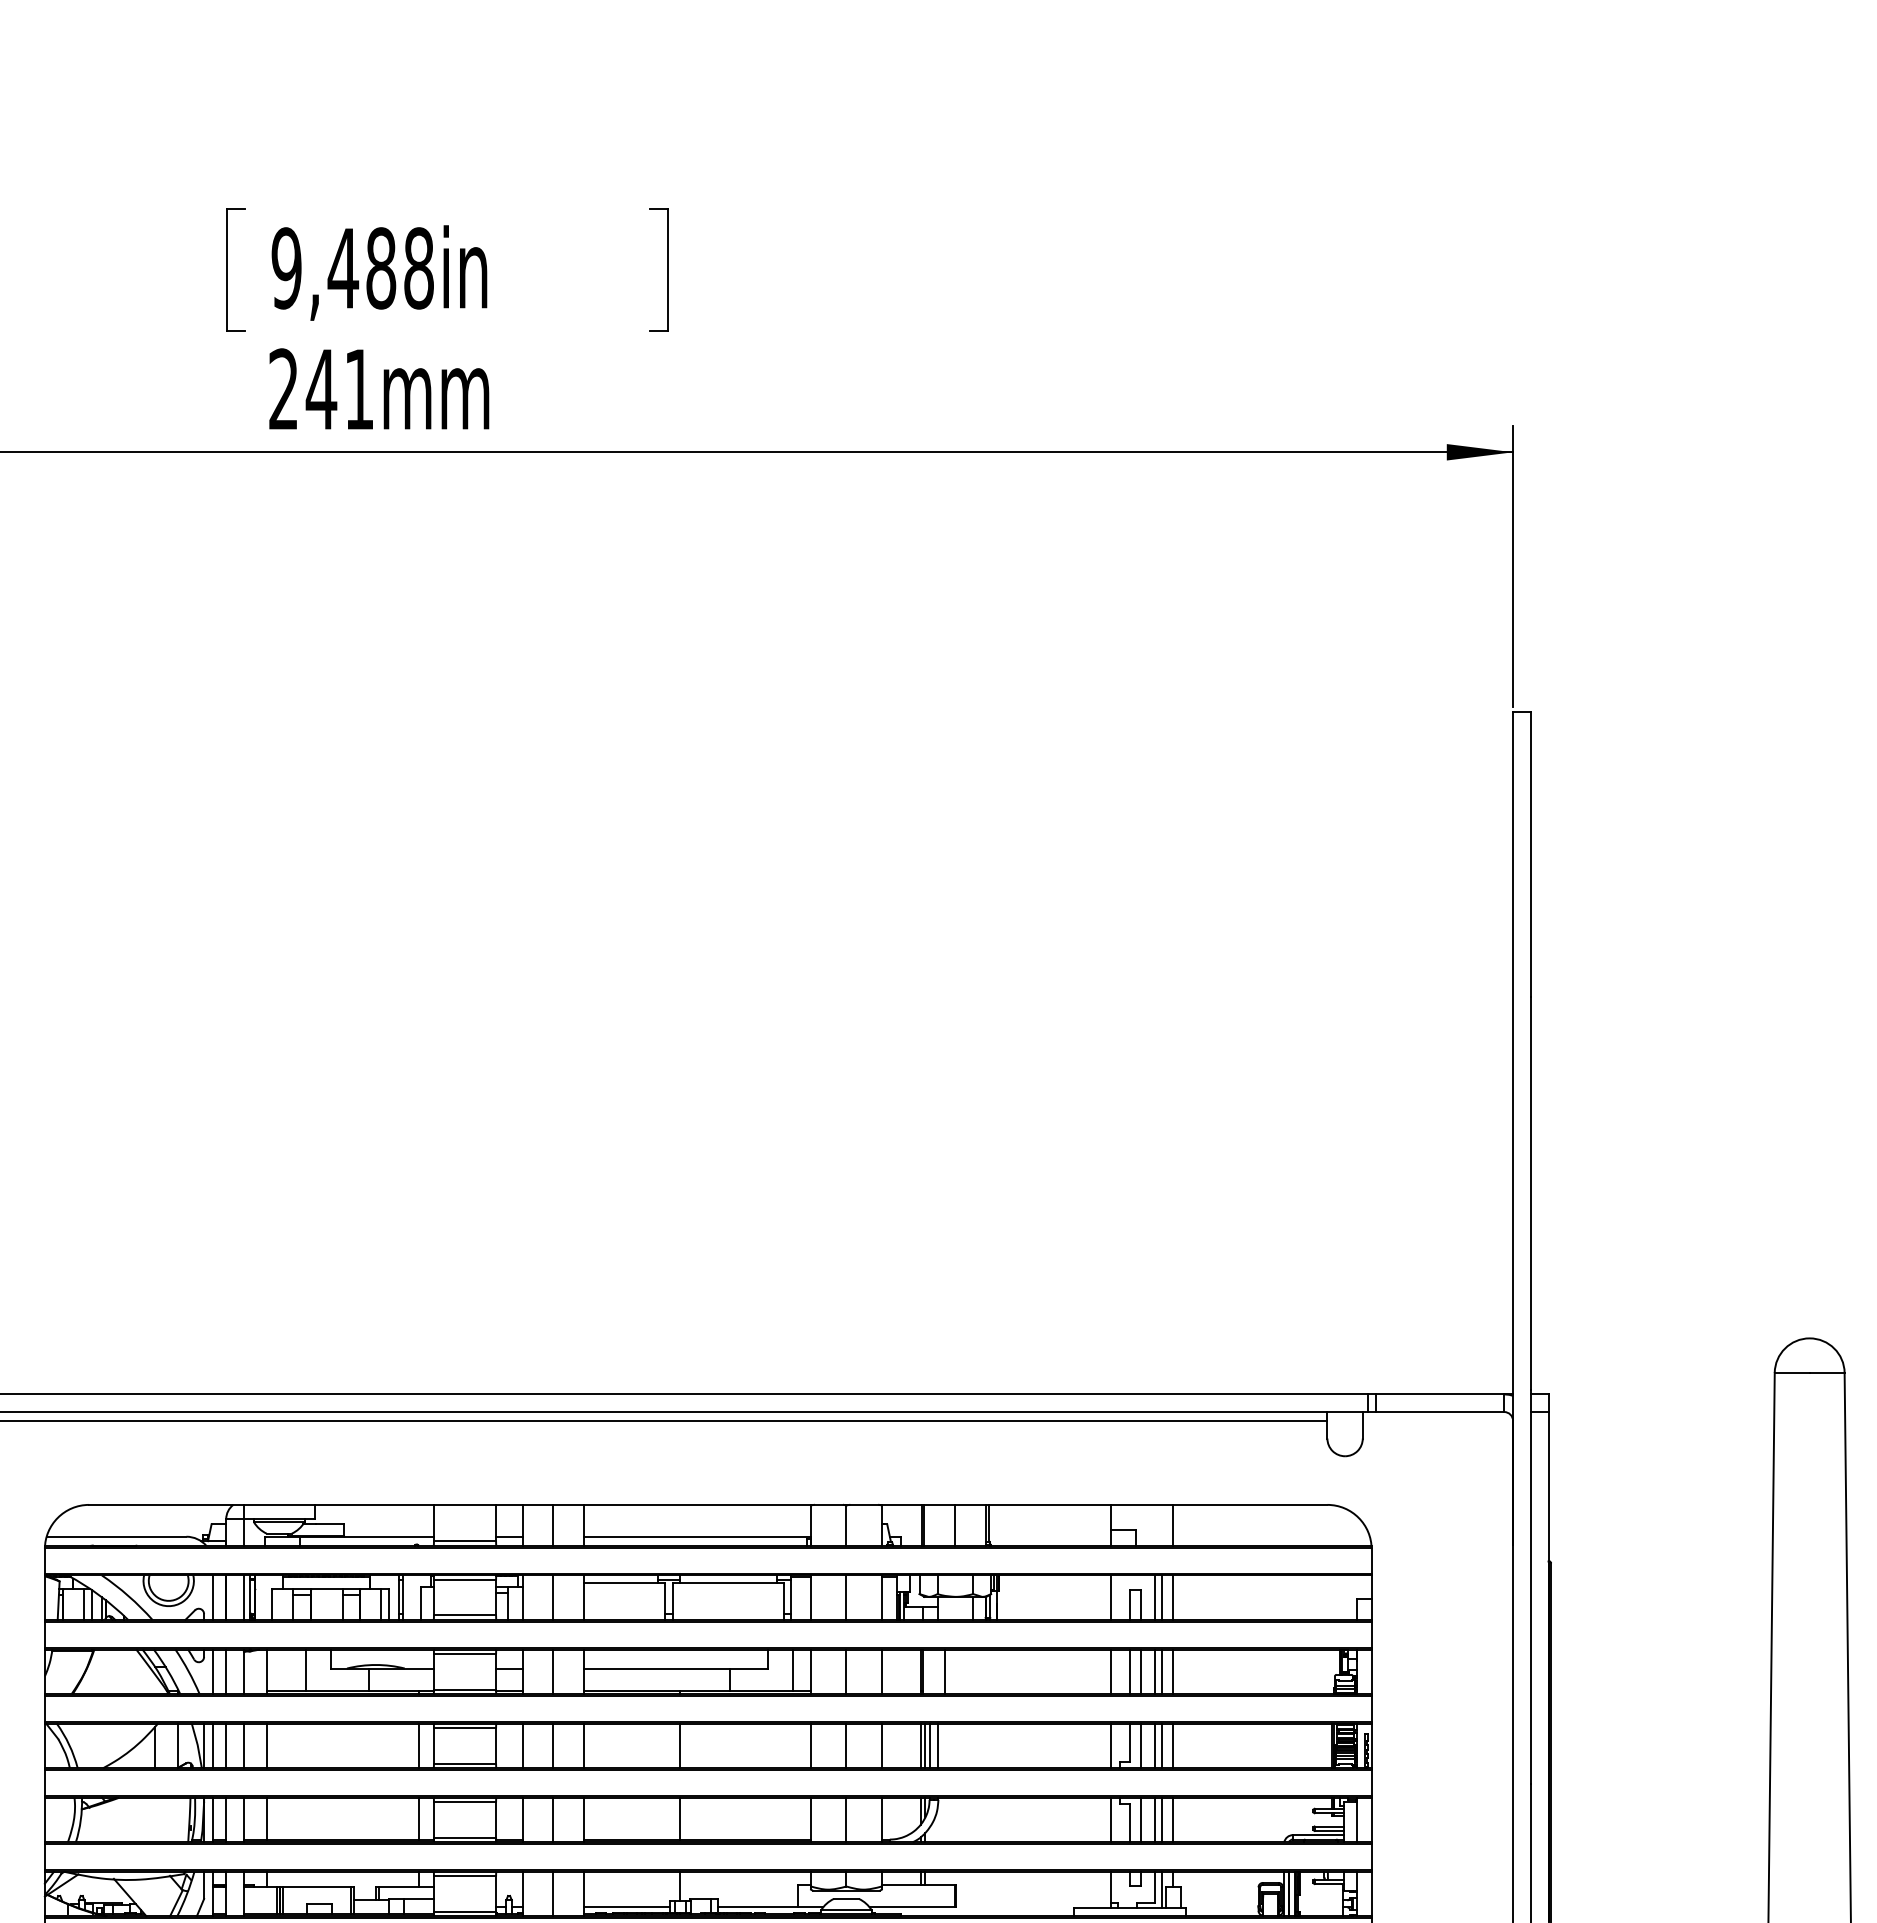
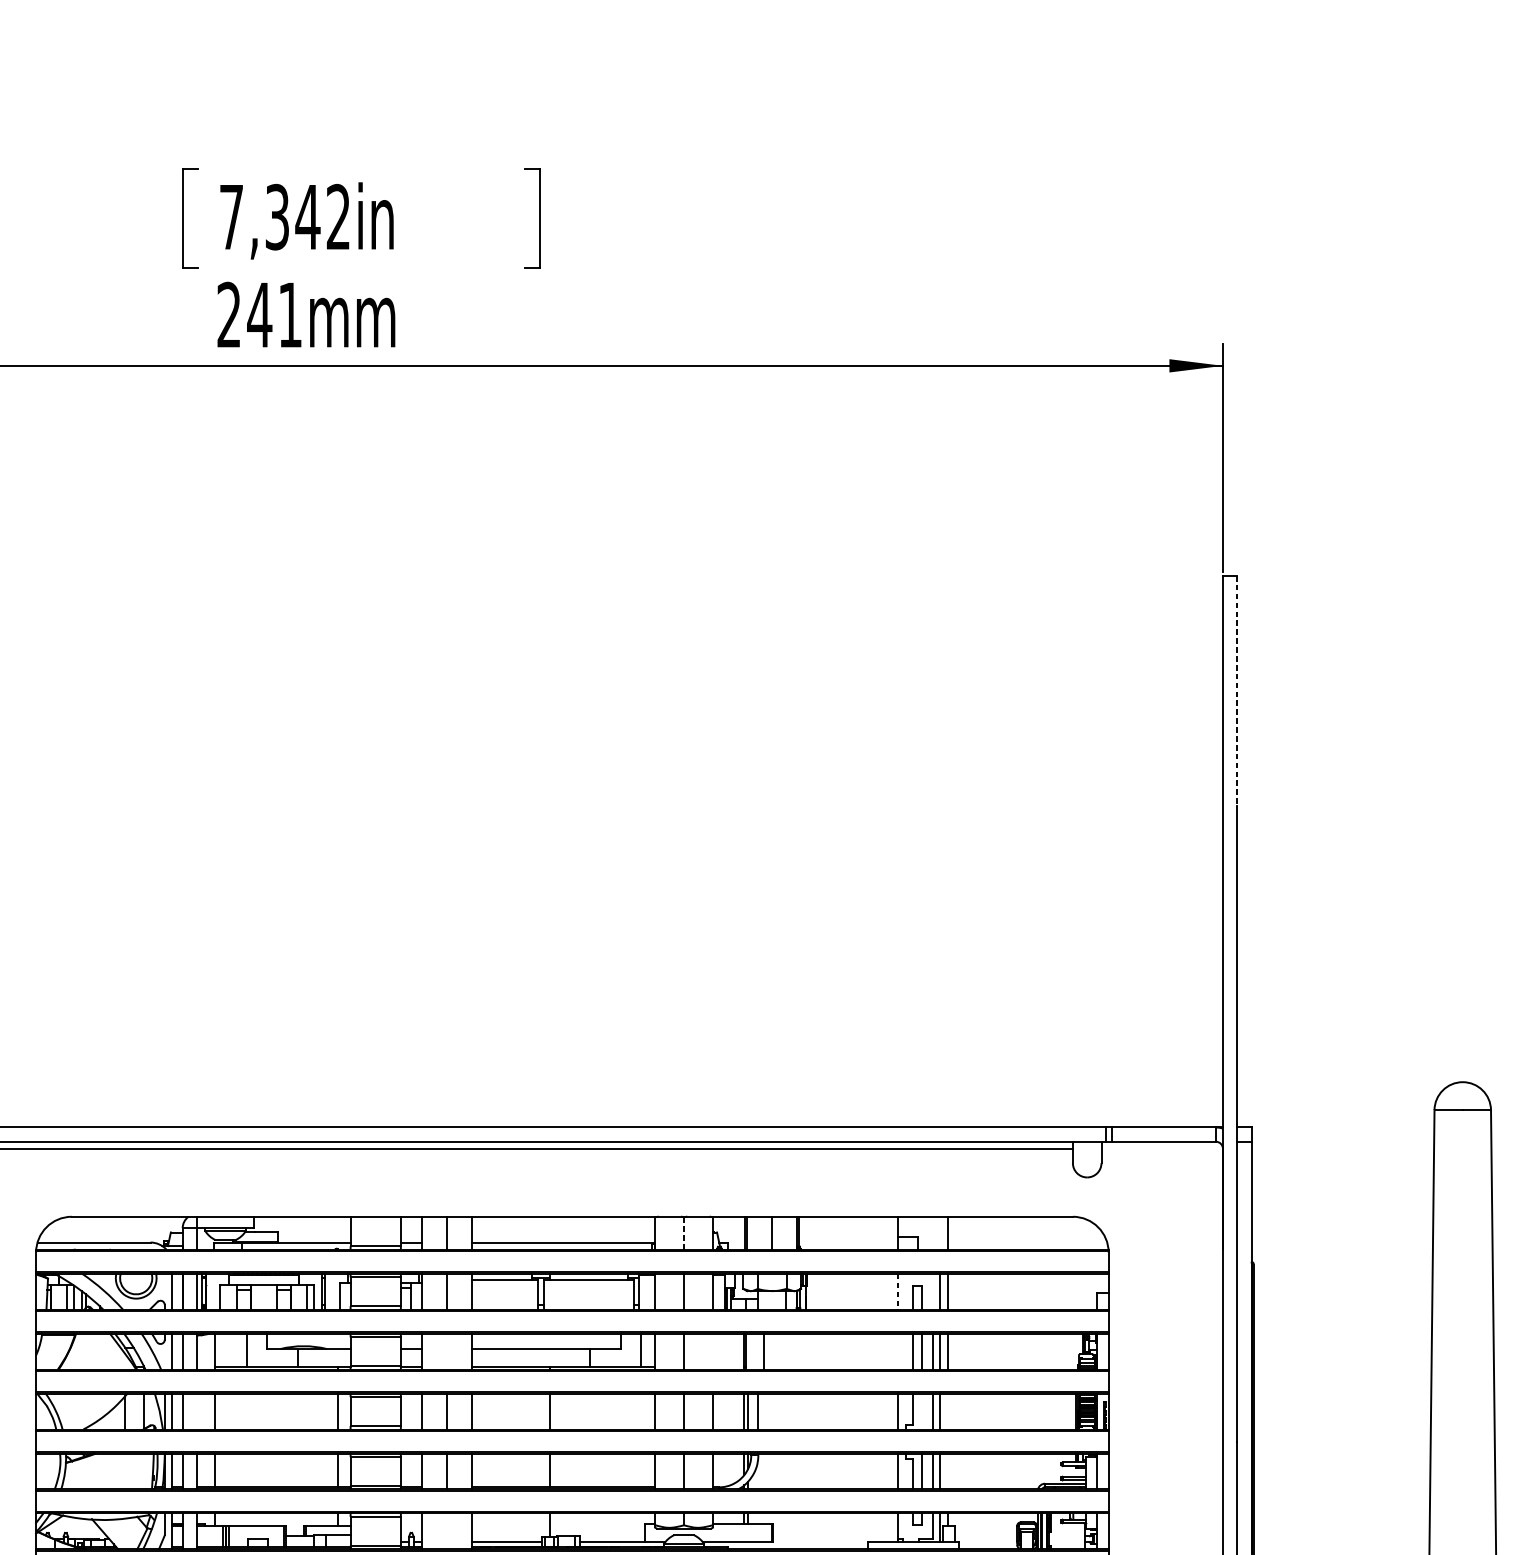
text: (352, 268) -> (284, 217), 9,488in -> 7,342in
line: (1530, 854) -> (1237, 691), solid -> dashed
line: (846, 1526) -> (684, 1234), solid -> dashed
line: (1154, 1597) -> (933, 1291), removed
line: (1110, 1598) -> (897, 1292), solid -> dashed
line: (553, 1671) -> (447, 1351), removed
line: (881, 1671) -> (712, 1351), removed
line: (1110, 1671) -> (897, 1351), removed
line: (243, 1745) -> (196, 1411), removed
line: (929, 1745) -> (751, 1411), removed
line: (1140, 1745) -> (921, 1411), removed
line: (1172, 1745) -> (947, 1411), removed
line: (1172, 1819) -> (947, 1471), removed
line: (553, 1893) -> (447, 1530), removed

